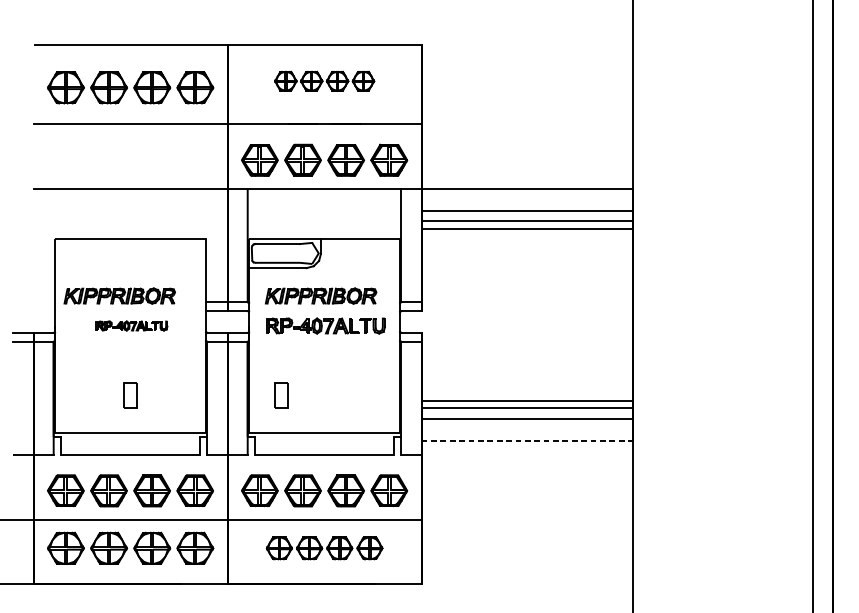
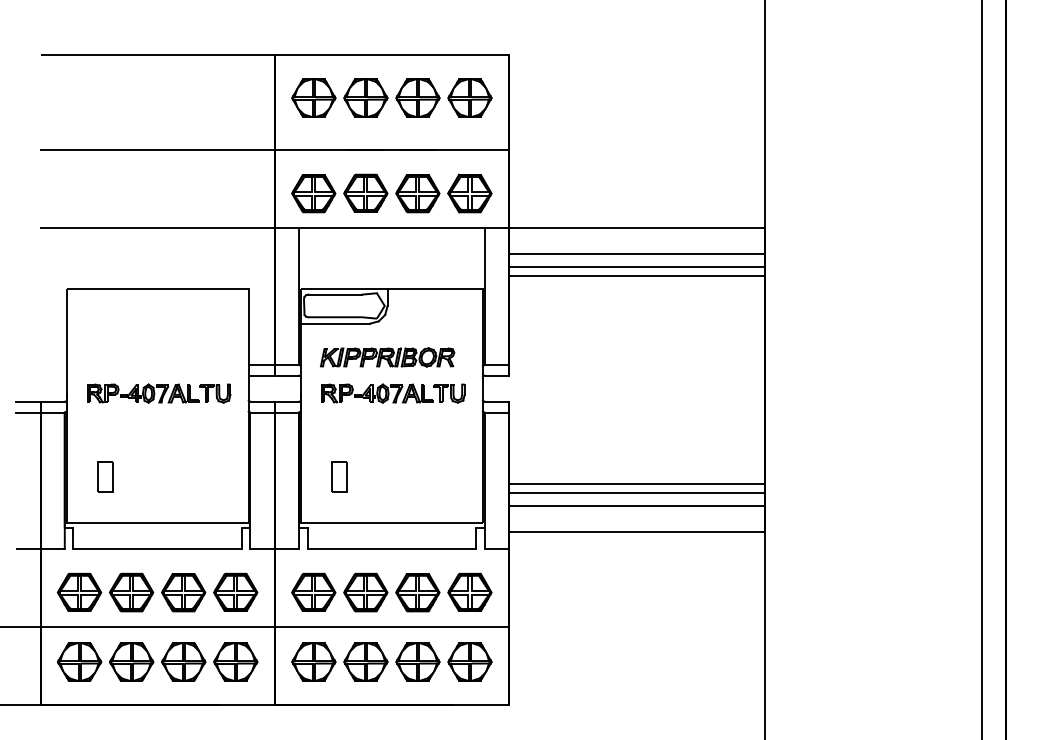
part: (324, 80) -> (391, 97), size x1.67
part: (130, 87) -> (157, 105), removed
part: (119, 296) -> (144, 357), removed
part: (132, 325) -> (159, 393), size x1.67
part: (130, 394) -> (105, 476), moved
line: (527, 440) -> (636, 531), dashed -> solid
part: (324, 547) -> (391, 661), size x1.43

